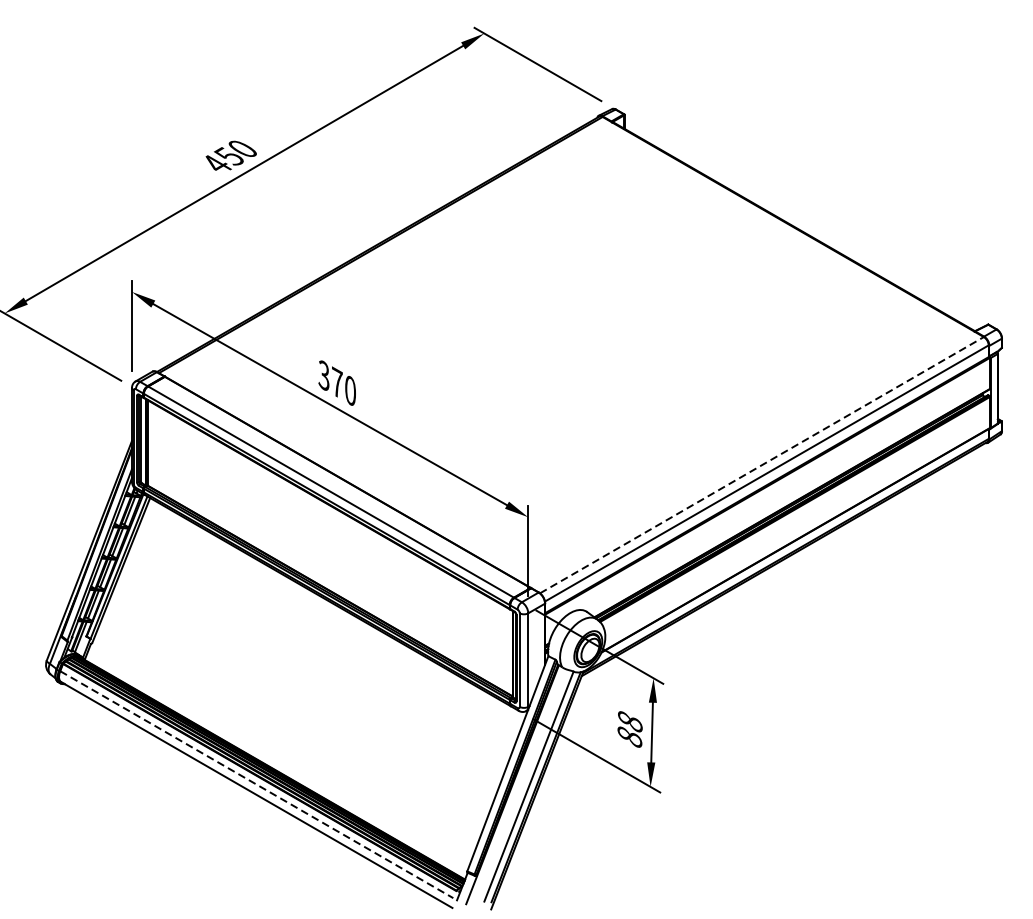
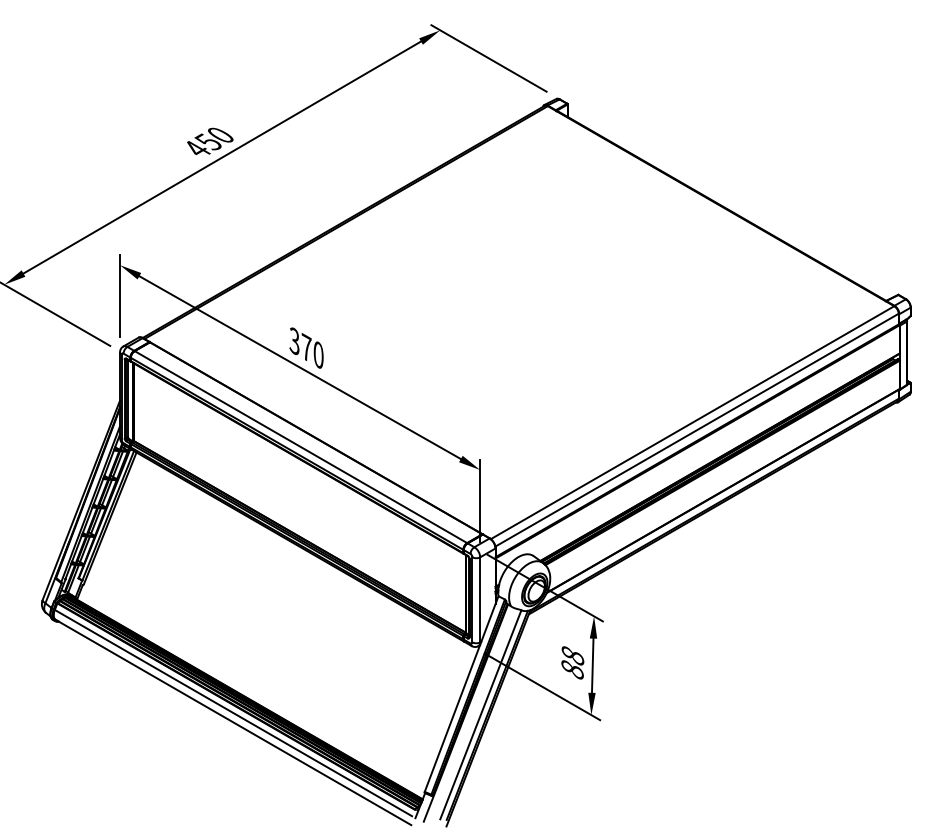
line: (761, 465) -> (692, 422), dashed -> solid
line: (256, 785) -> (233, 713), dashed -> solid

